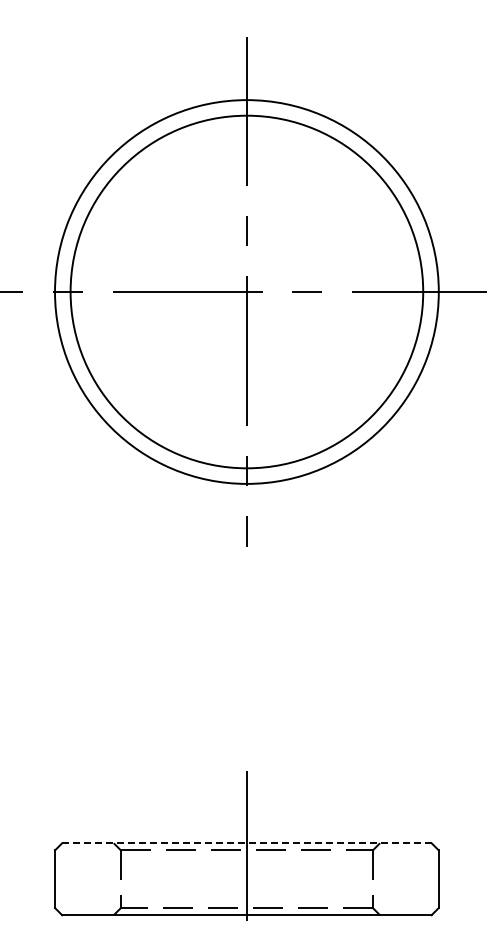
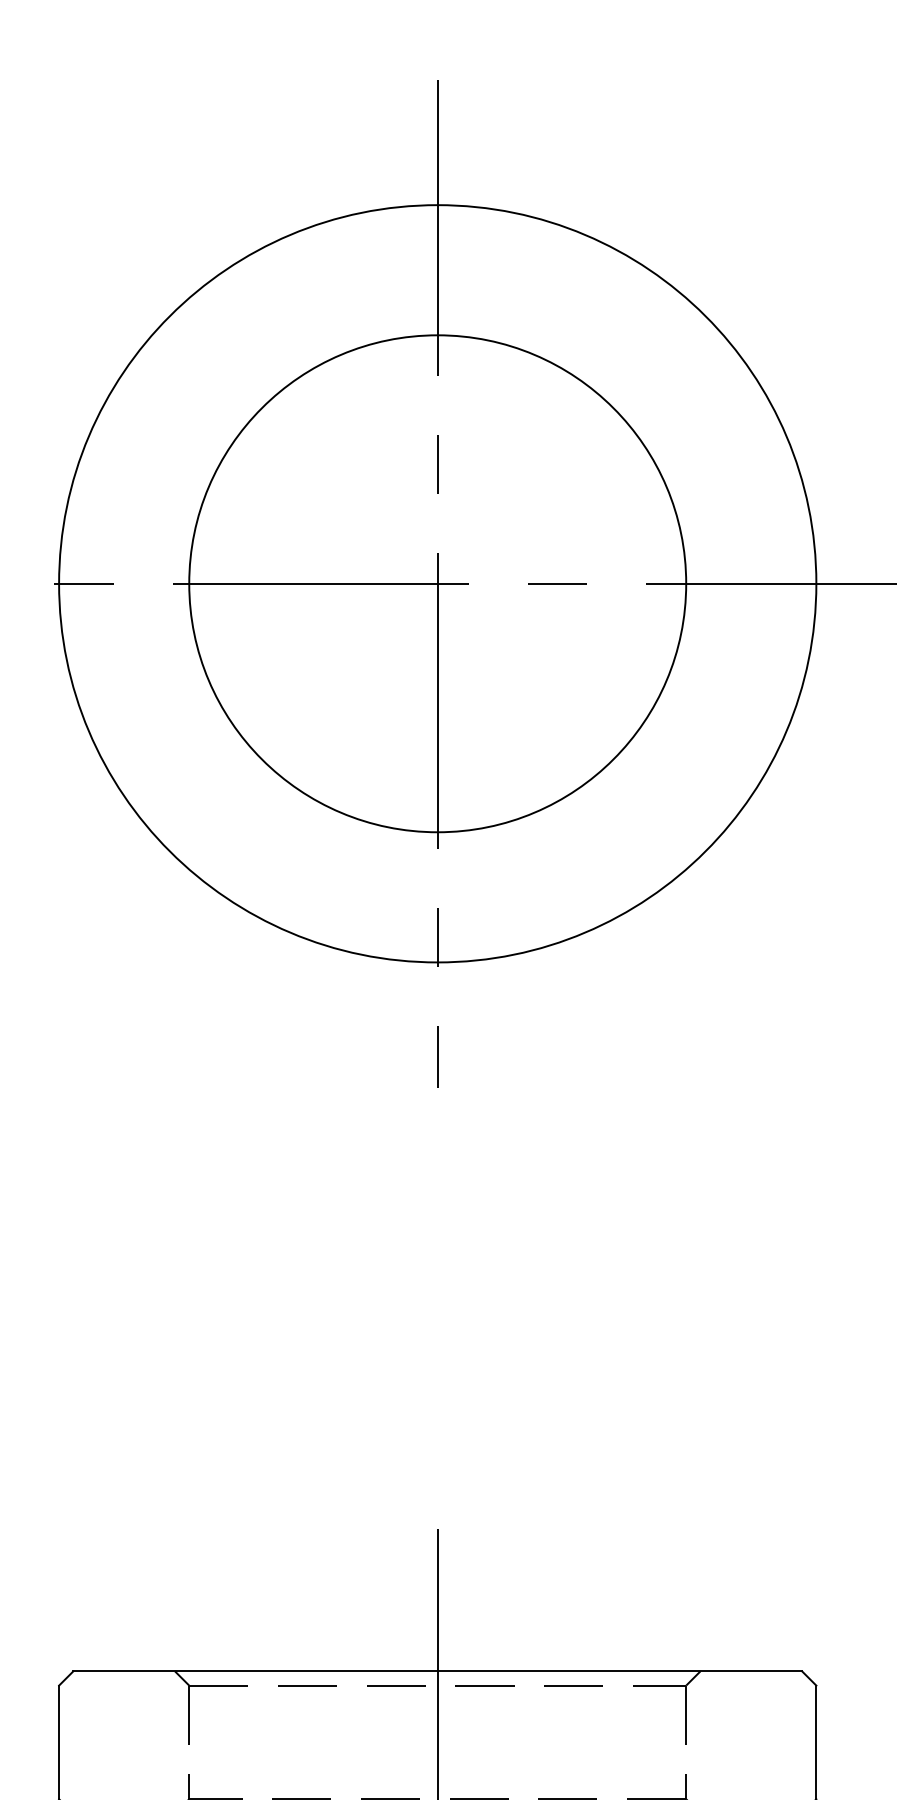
circle: (246, 291) -> (436, 582), size x0.71
line: (246, 843) -> (436, 1671), dashed -> solid

